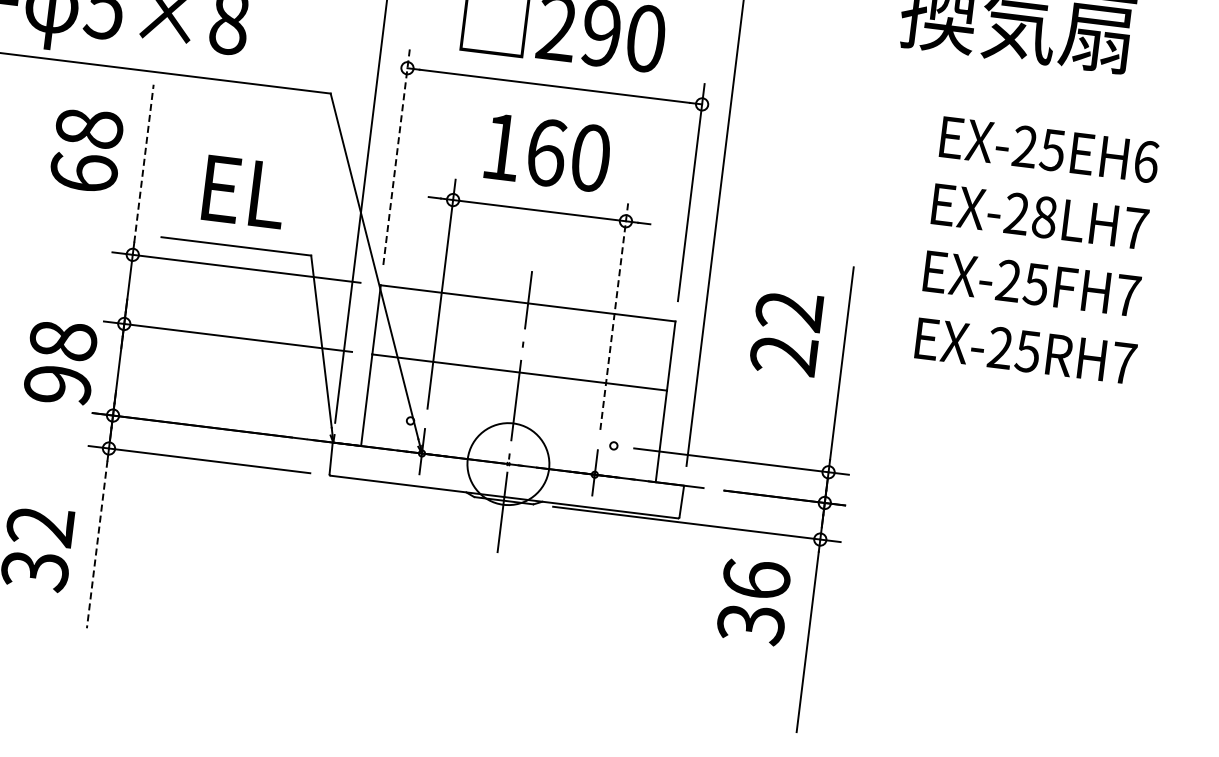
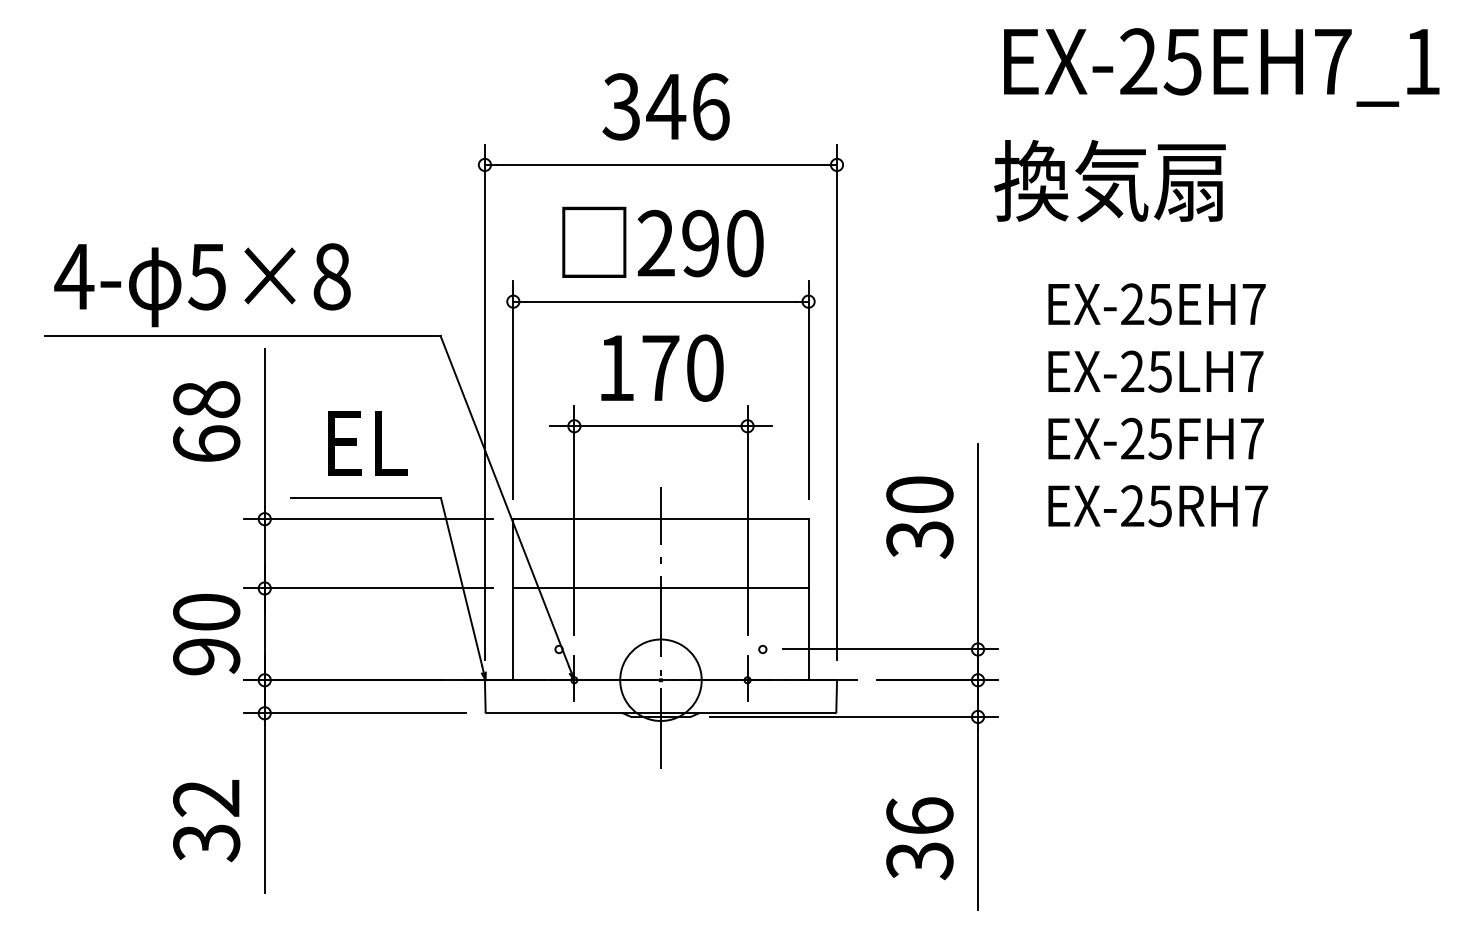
text: (546, 151) -> (660, 367), 160 -> 170
line: (396, 156) -> (513, 390), dashed -> solid
text: (1145, 161) -> (1253, 304), EX-25EH6 -> EX-25EH7
line: (143, 163) -> (264, 427), dashed -> solid
text: (1044, 217) -> (1160, 371), EX-28LH7 -> EX-25LH7
line: (614, 315) -> (747, 520), dashed -> solid
text: (786, 333) -> (919, 517), 22 -> 30
text: (63, 339) -> (206, 611), 98 -> 90
line: (96, 544) -> (264, 809), dashed -> solid
text: (753, 601) -> (919, 838), moved

